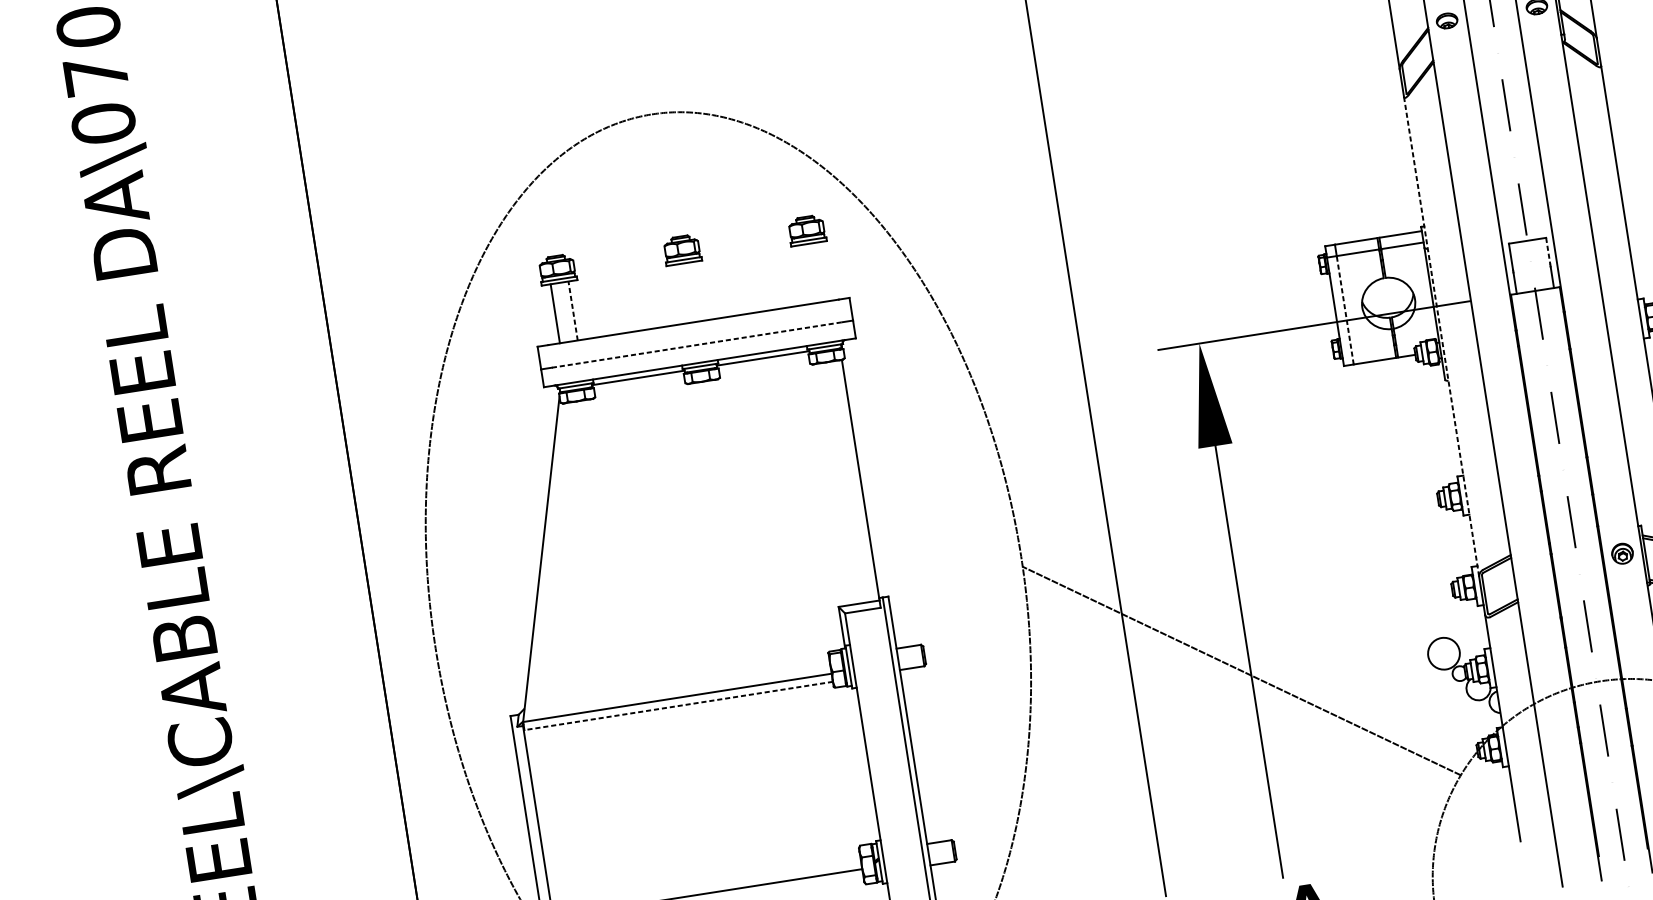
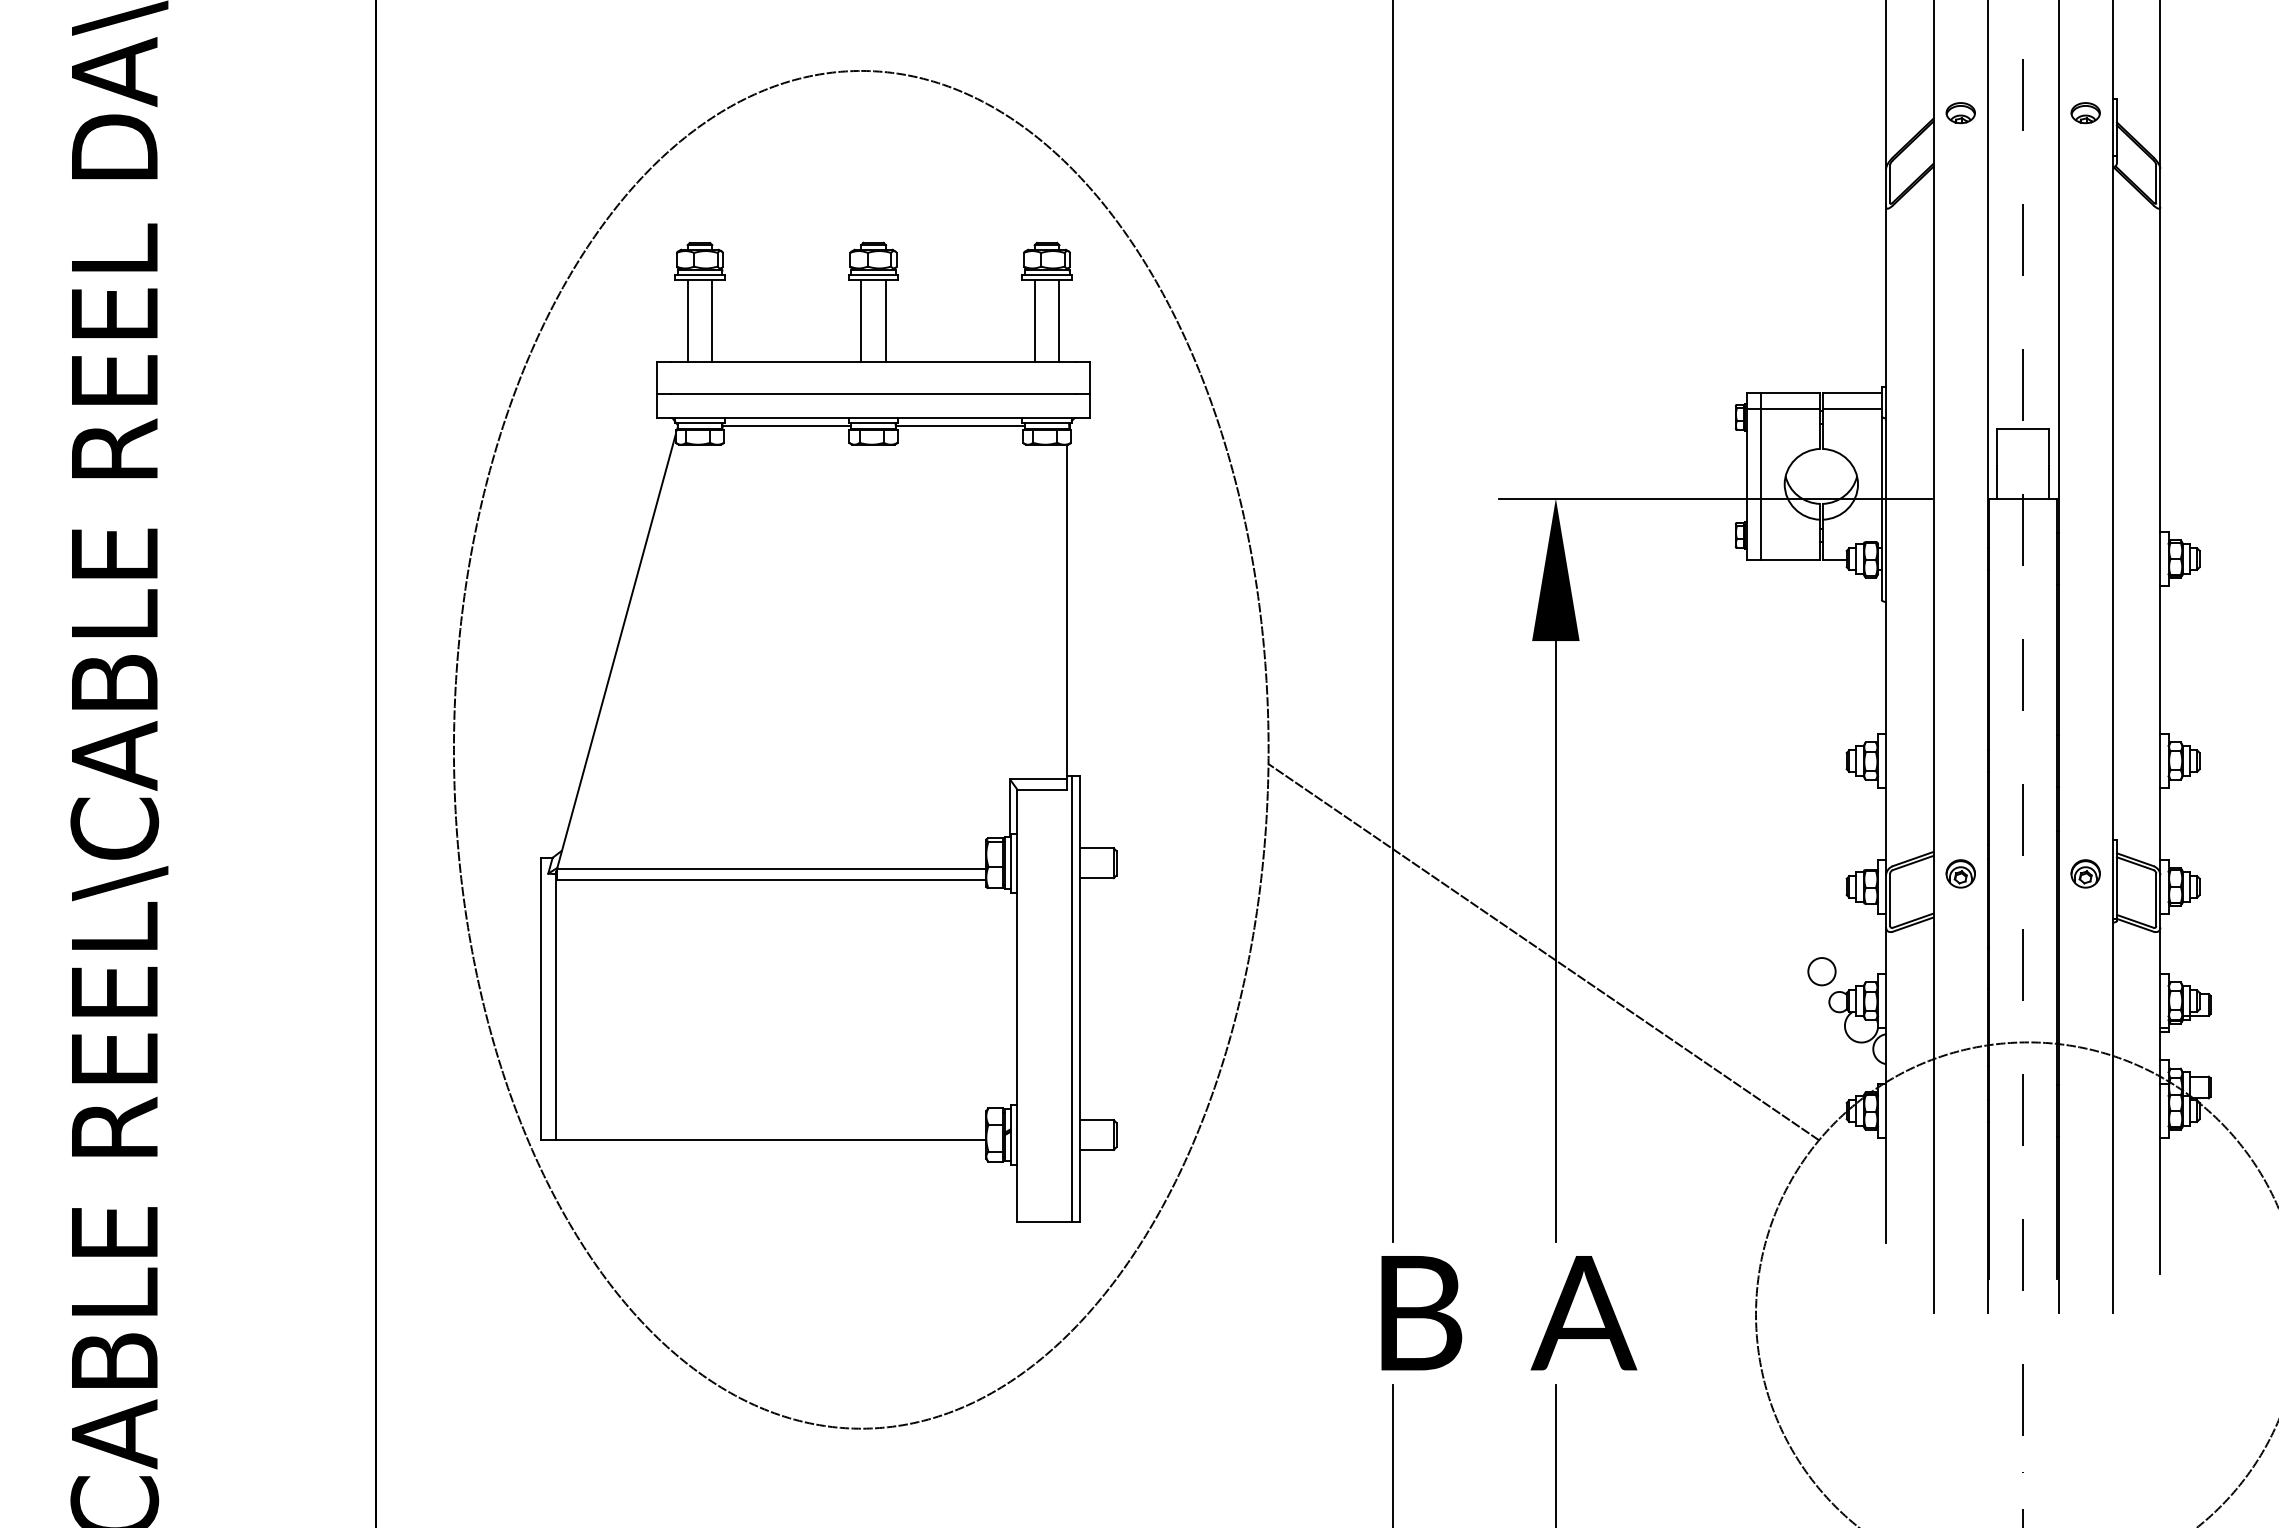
line: (1548, 251) -> (2049, 447), dashed -> solid
line: (822, 272) -> (1059, 321), added
line: (804, 275) -> (1034, 321), added
line: (697, 291) -> (885, 321), added
line: (680, 294) -> (861, 321), added
line: (1344, 309) -> (1760, 483), dashed -> solid
line: (573, 310) -> (712, 320), dashed -> solid
line: (1441, 337) -> (1886, 541), dashed -> solid
line: (697, 344) -> (874, 393), dashed -> solid
part: (1532, 567) -> (1960, 873), added
circle: (1443, 653) -> (1821, 971), size x0.62
line: (678, 705) -> (771, 879), dashed -> solid

